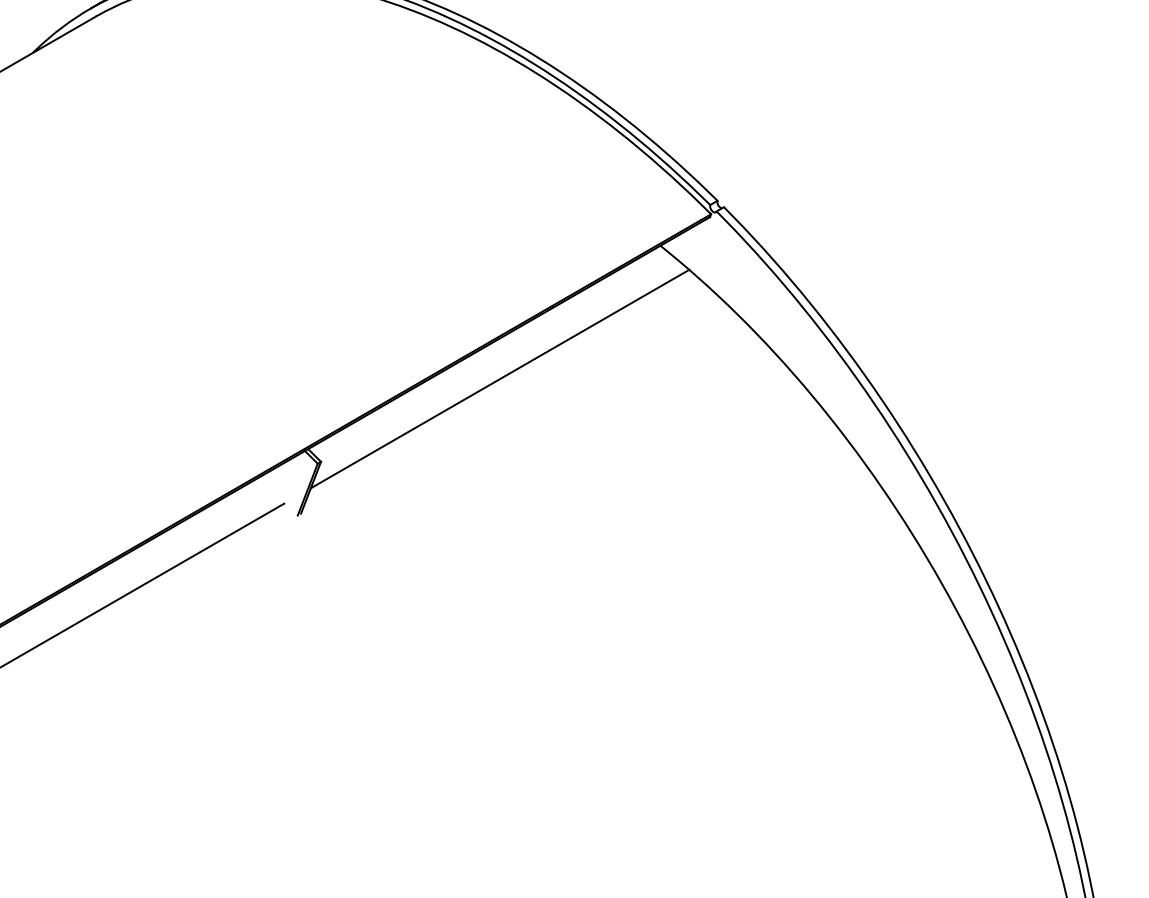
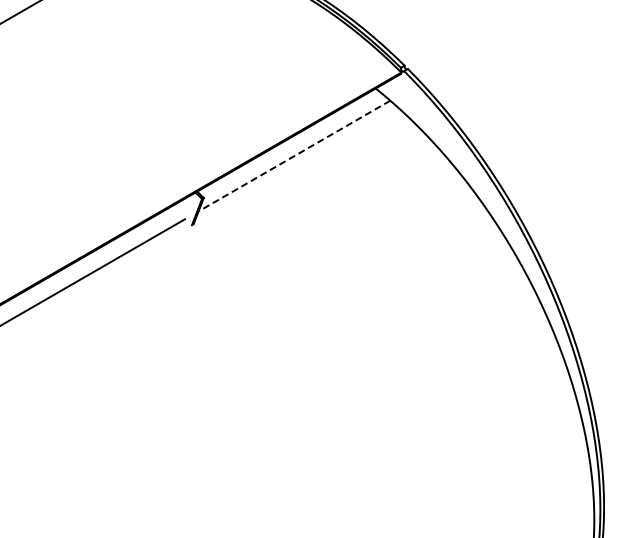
line: (500, 379) -> (294, 156), solid -> dashed

